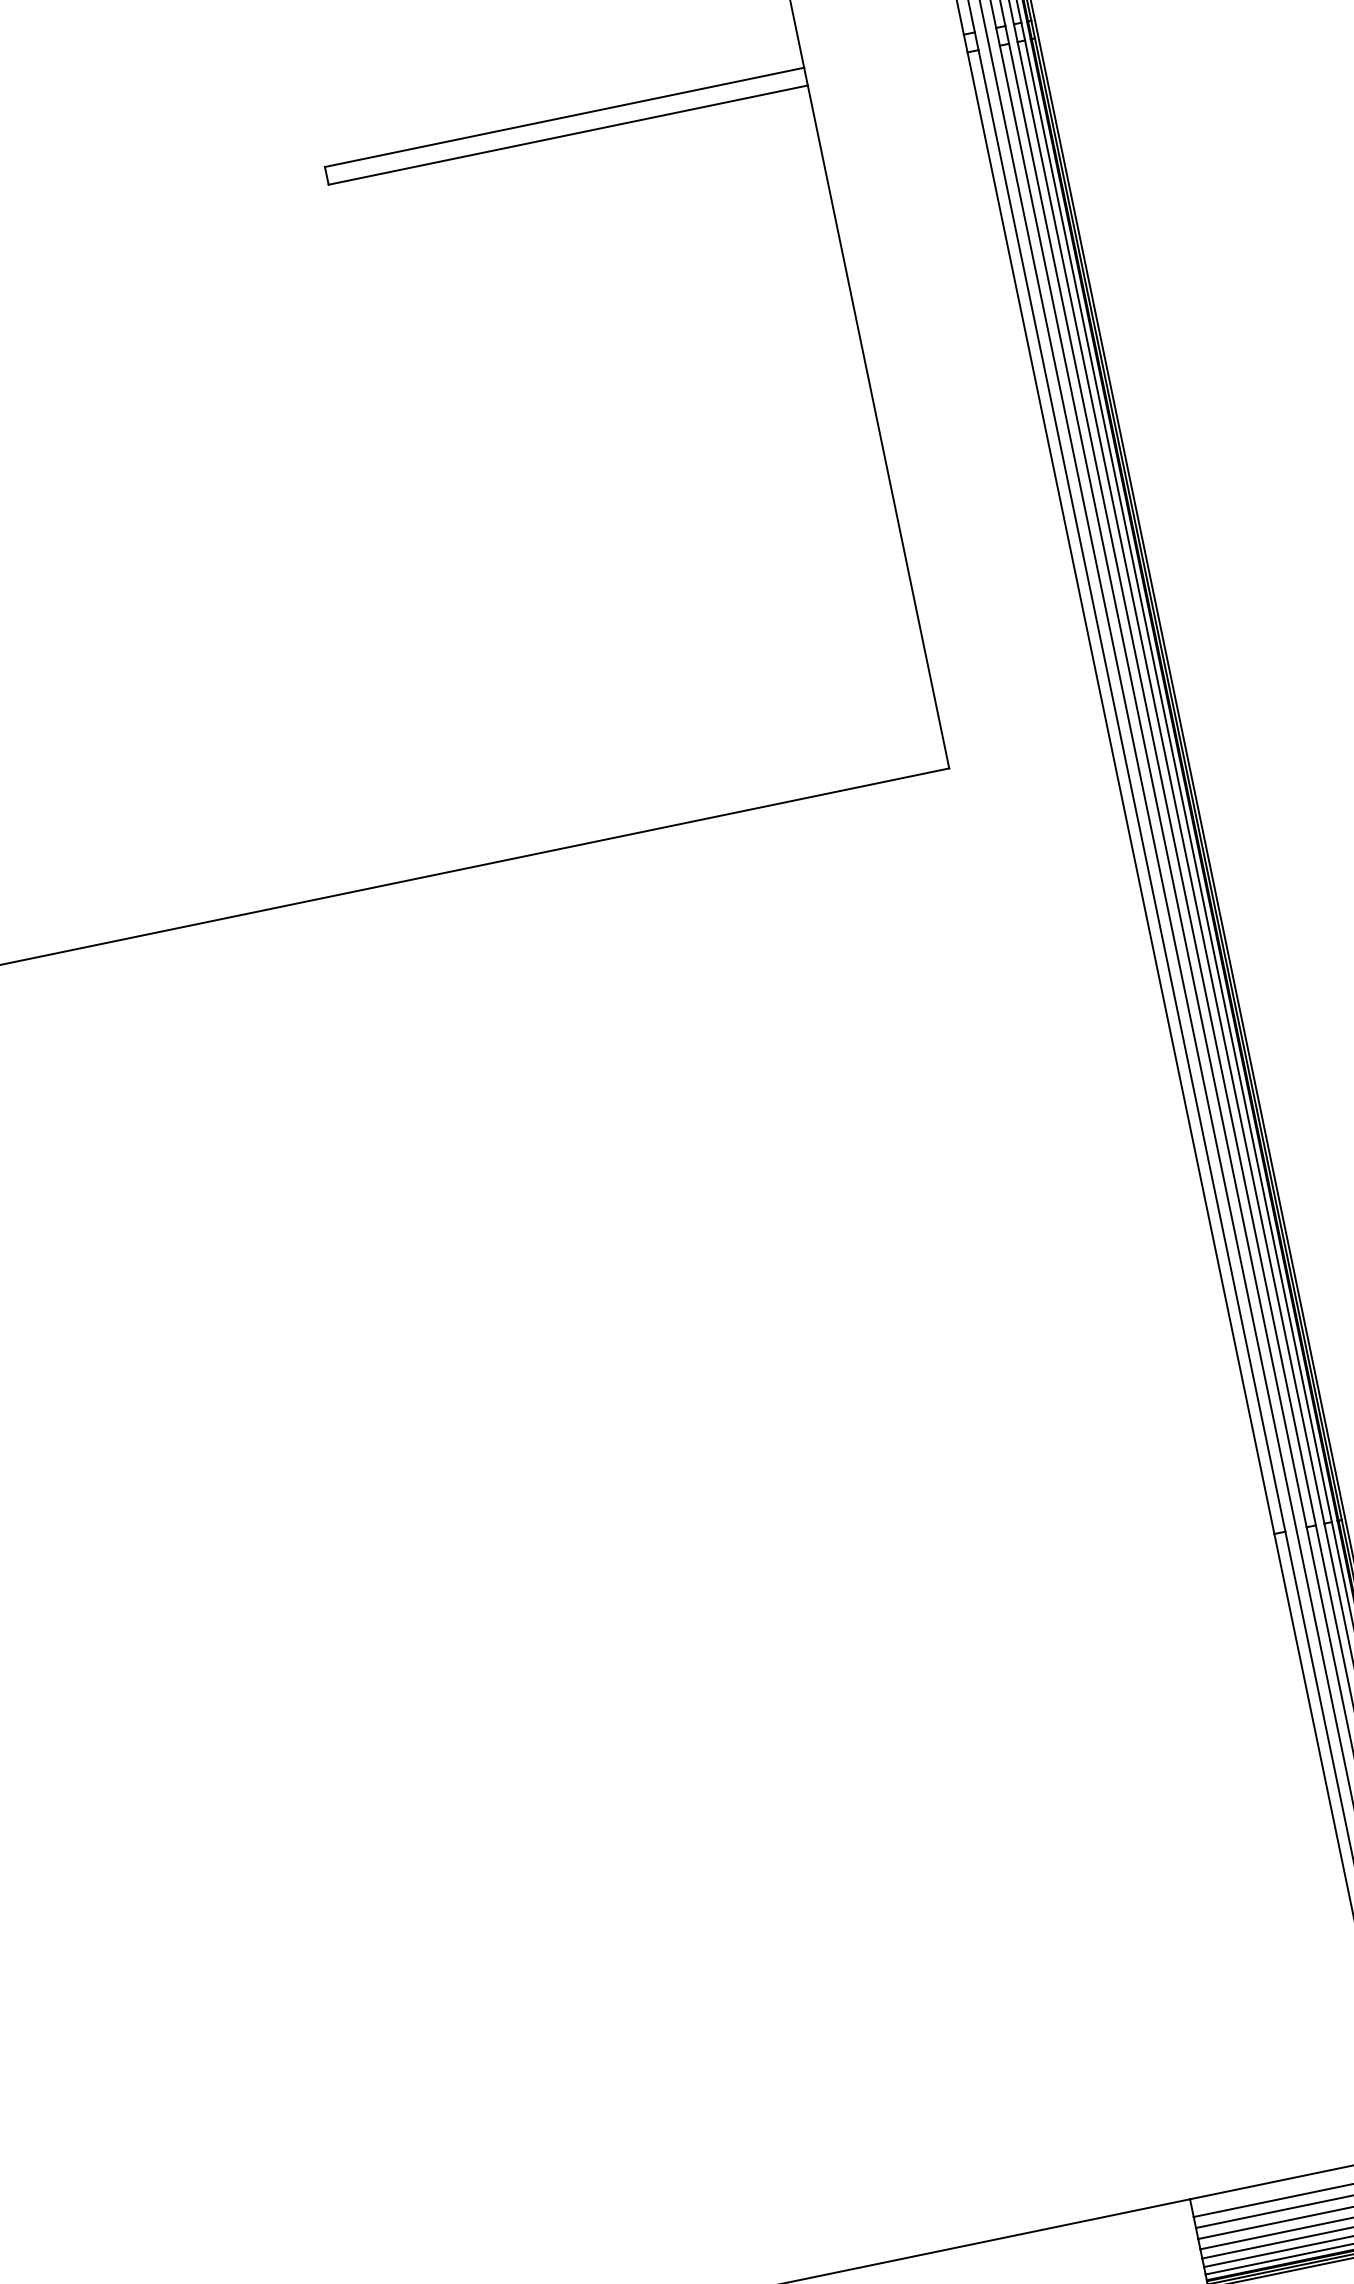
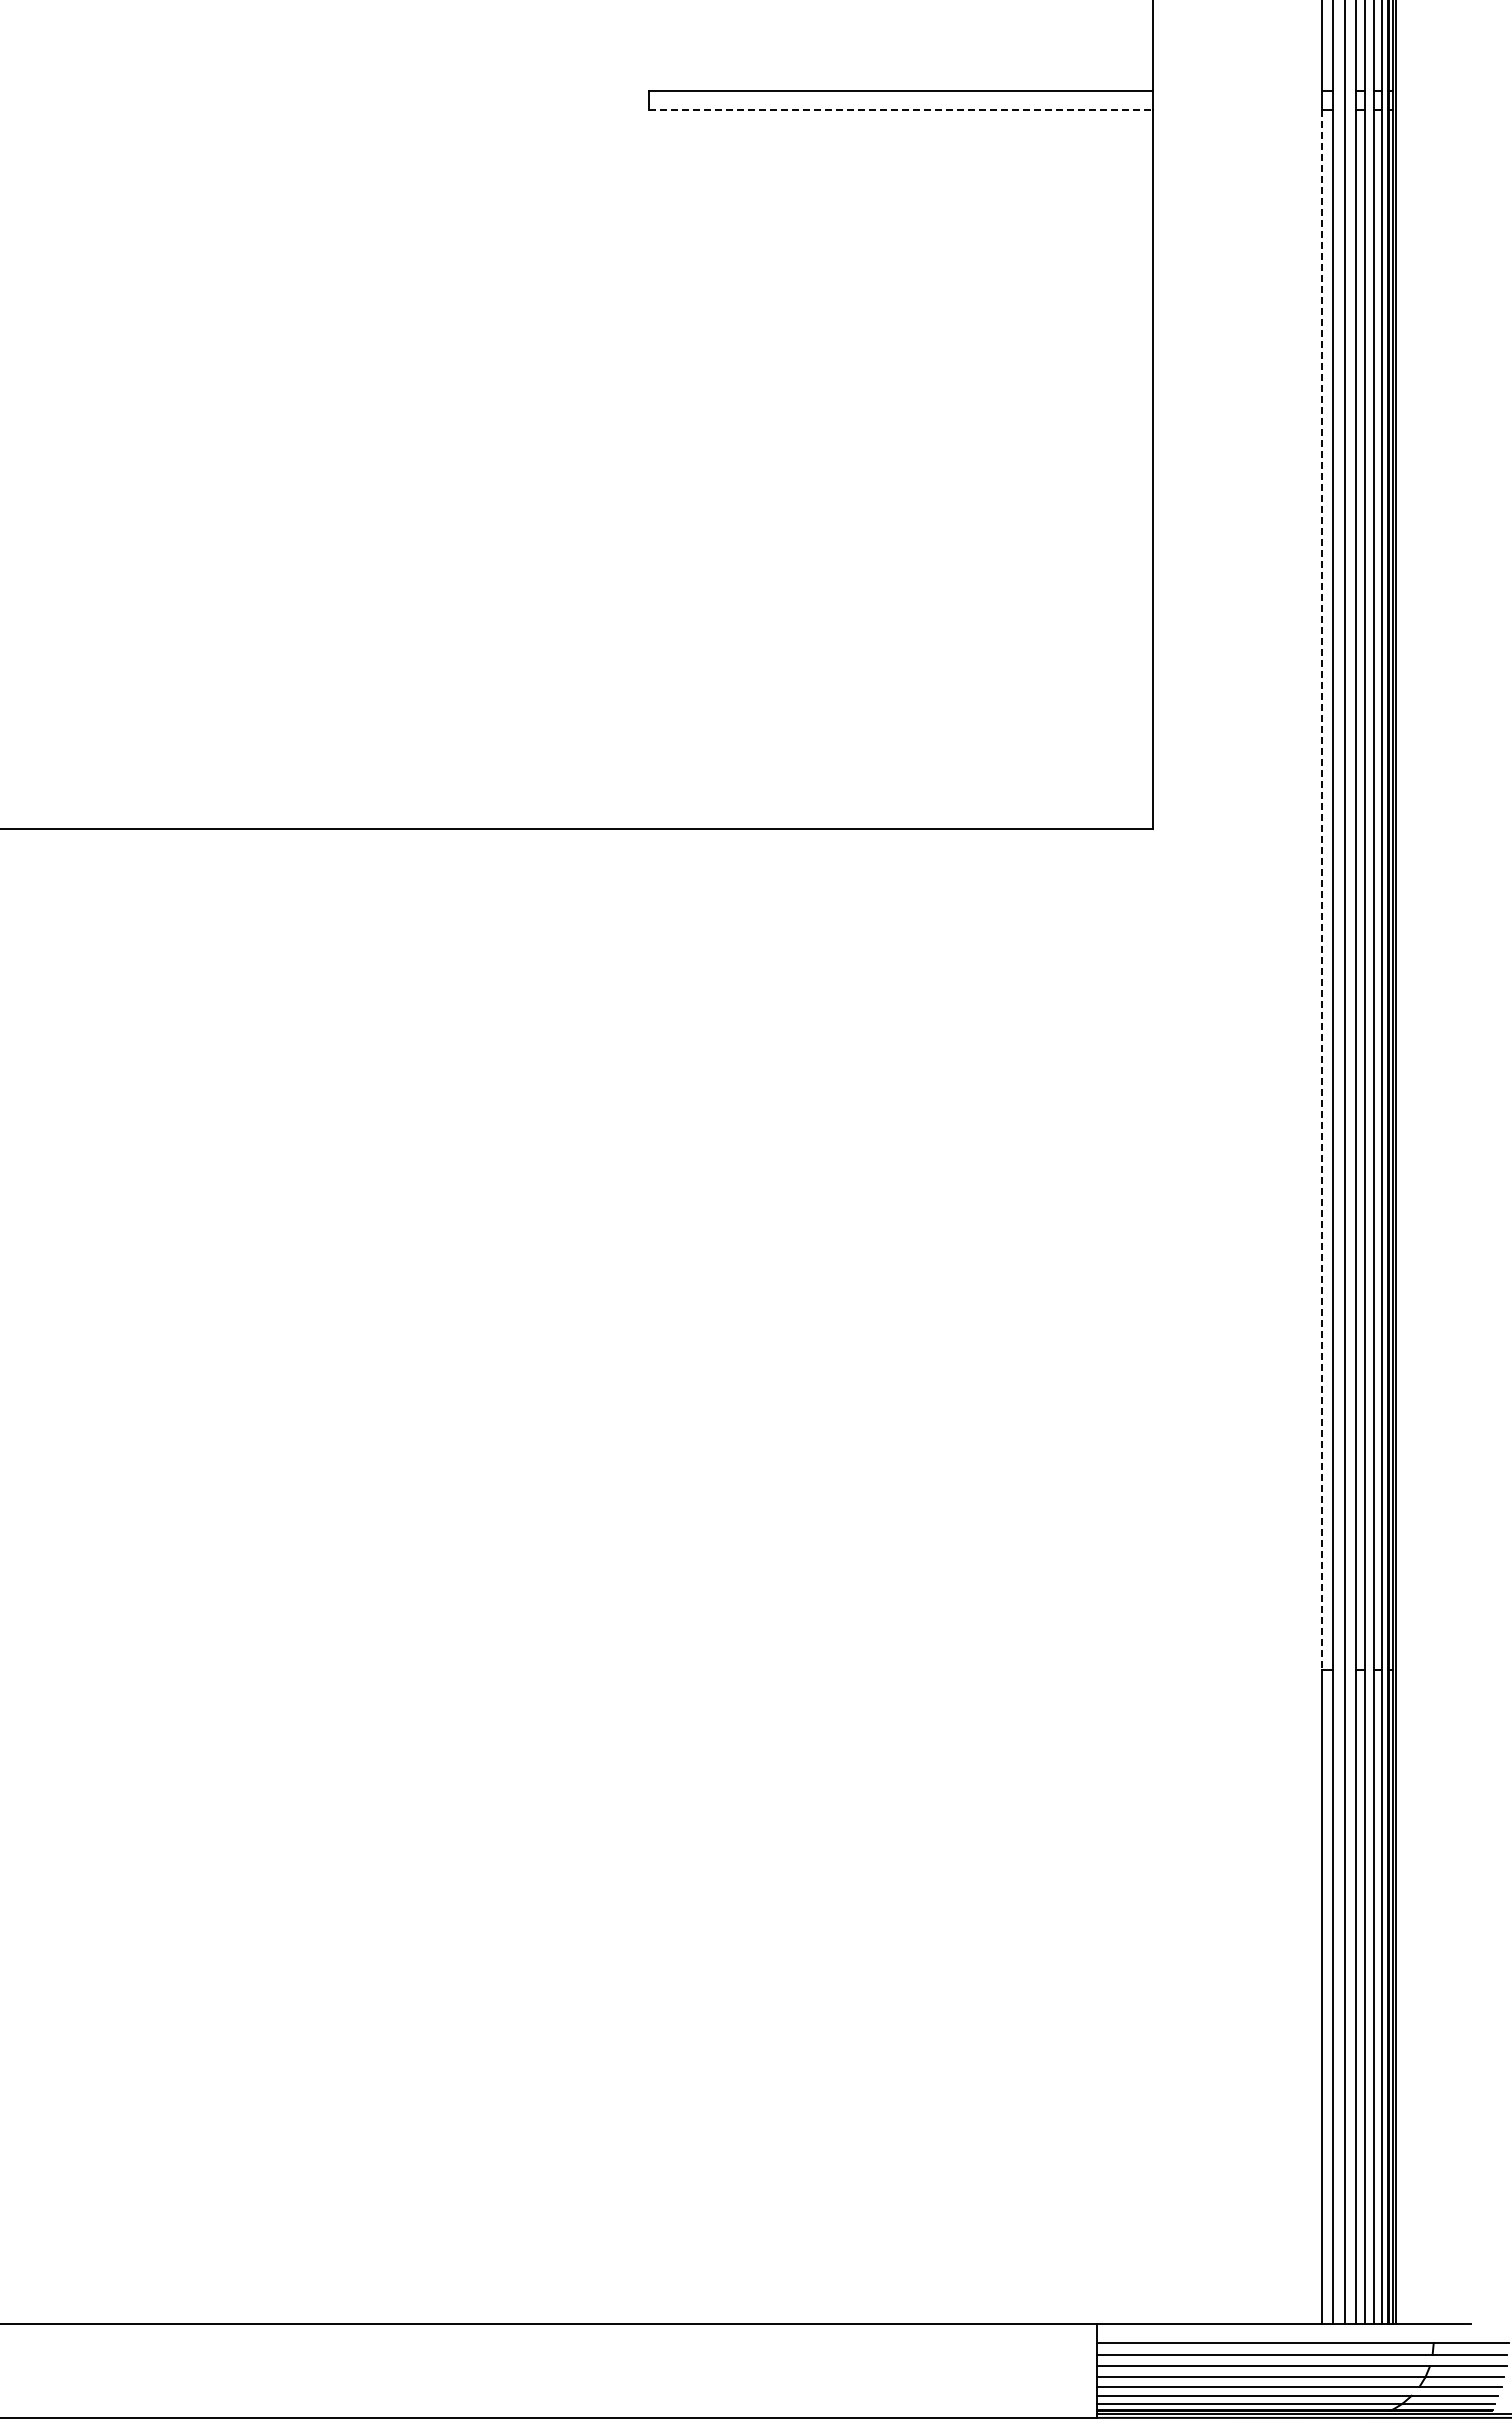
line: (568, 134) -> (901, 109), solid -> dashed
line: (1120, 793) -> (1321, 890), solid -> dashed

